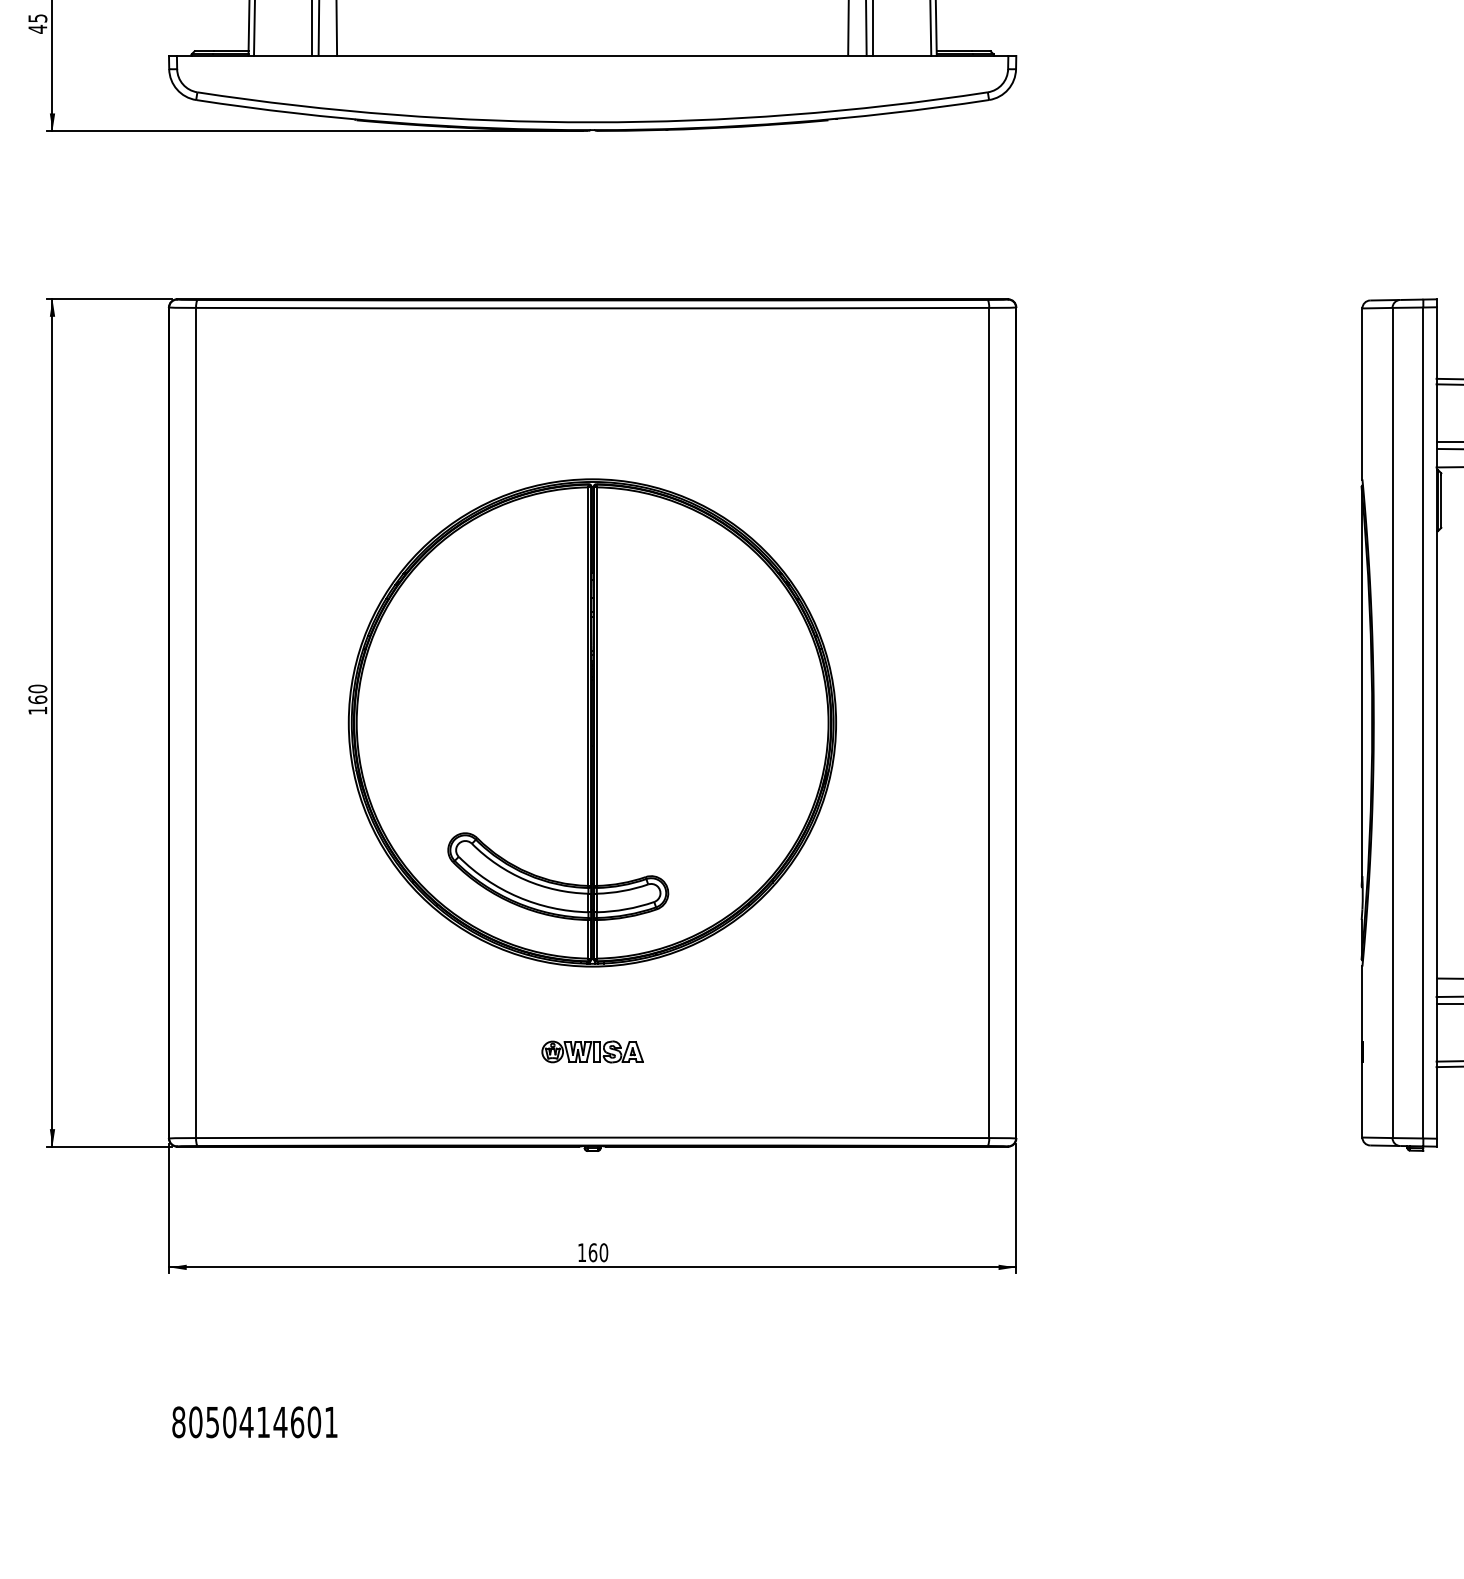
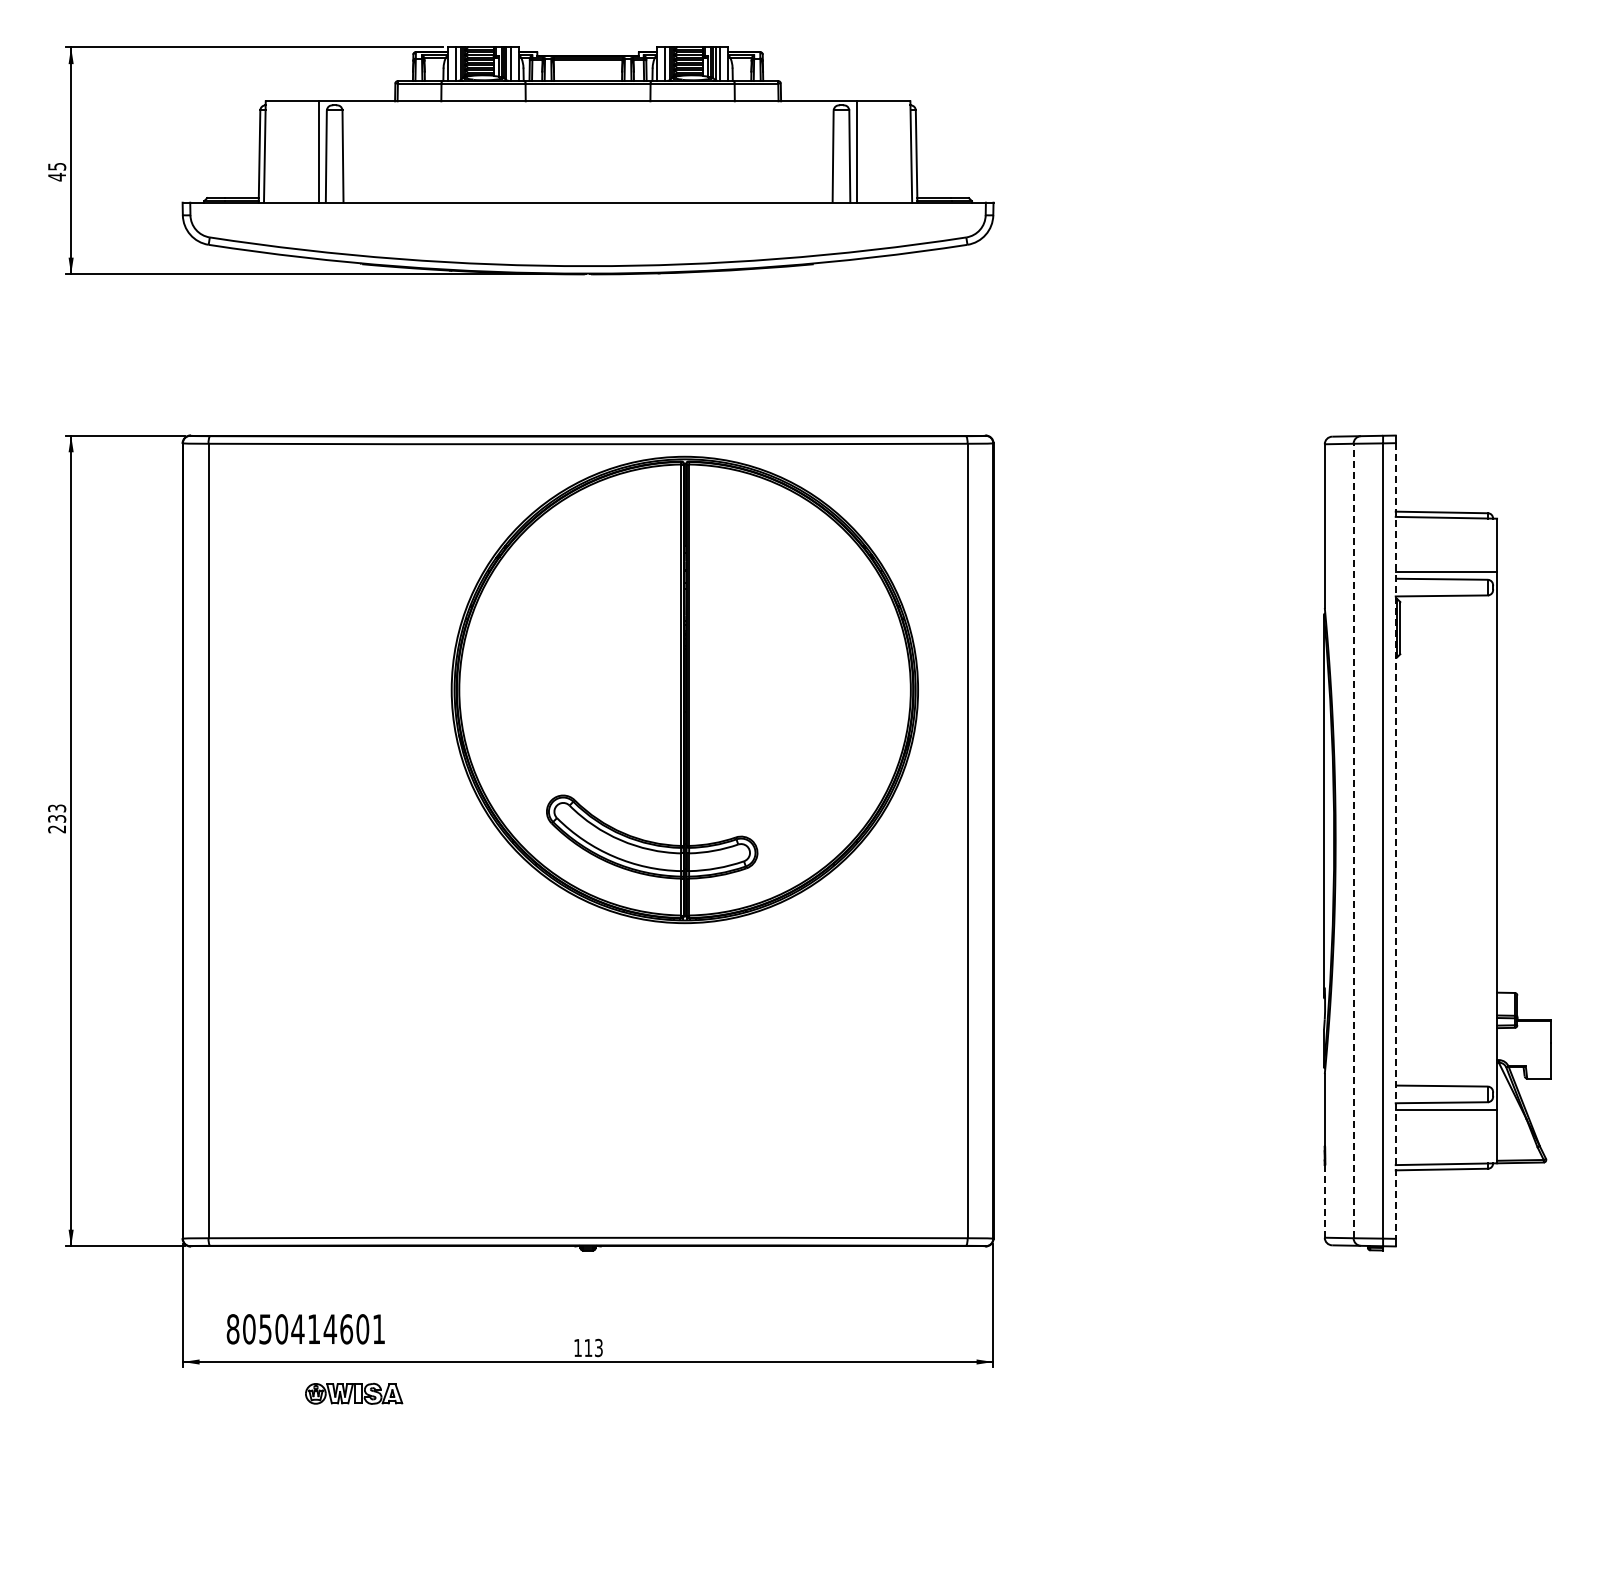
text: (38, 699) -> (57, 818), 160 -> 233
part: (592, 722) -> (684, 689), moved
line: (1392, 722) -> (1353, 840), solid -> dashed
line: (1436, 723) -> (1395, 841), solid -> dashed
part: (593, 1051) -> (354, 1393), moved
line: (1362, 1100) -> (1324, 1202), solid -> dashed
text: (598, 1252) -> (593, 1347), 160 -> 113
text: (254, 1422) -> (305, 1329), moved

